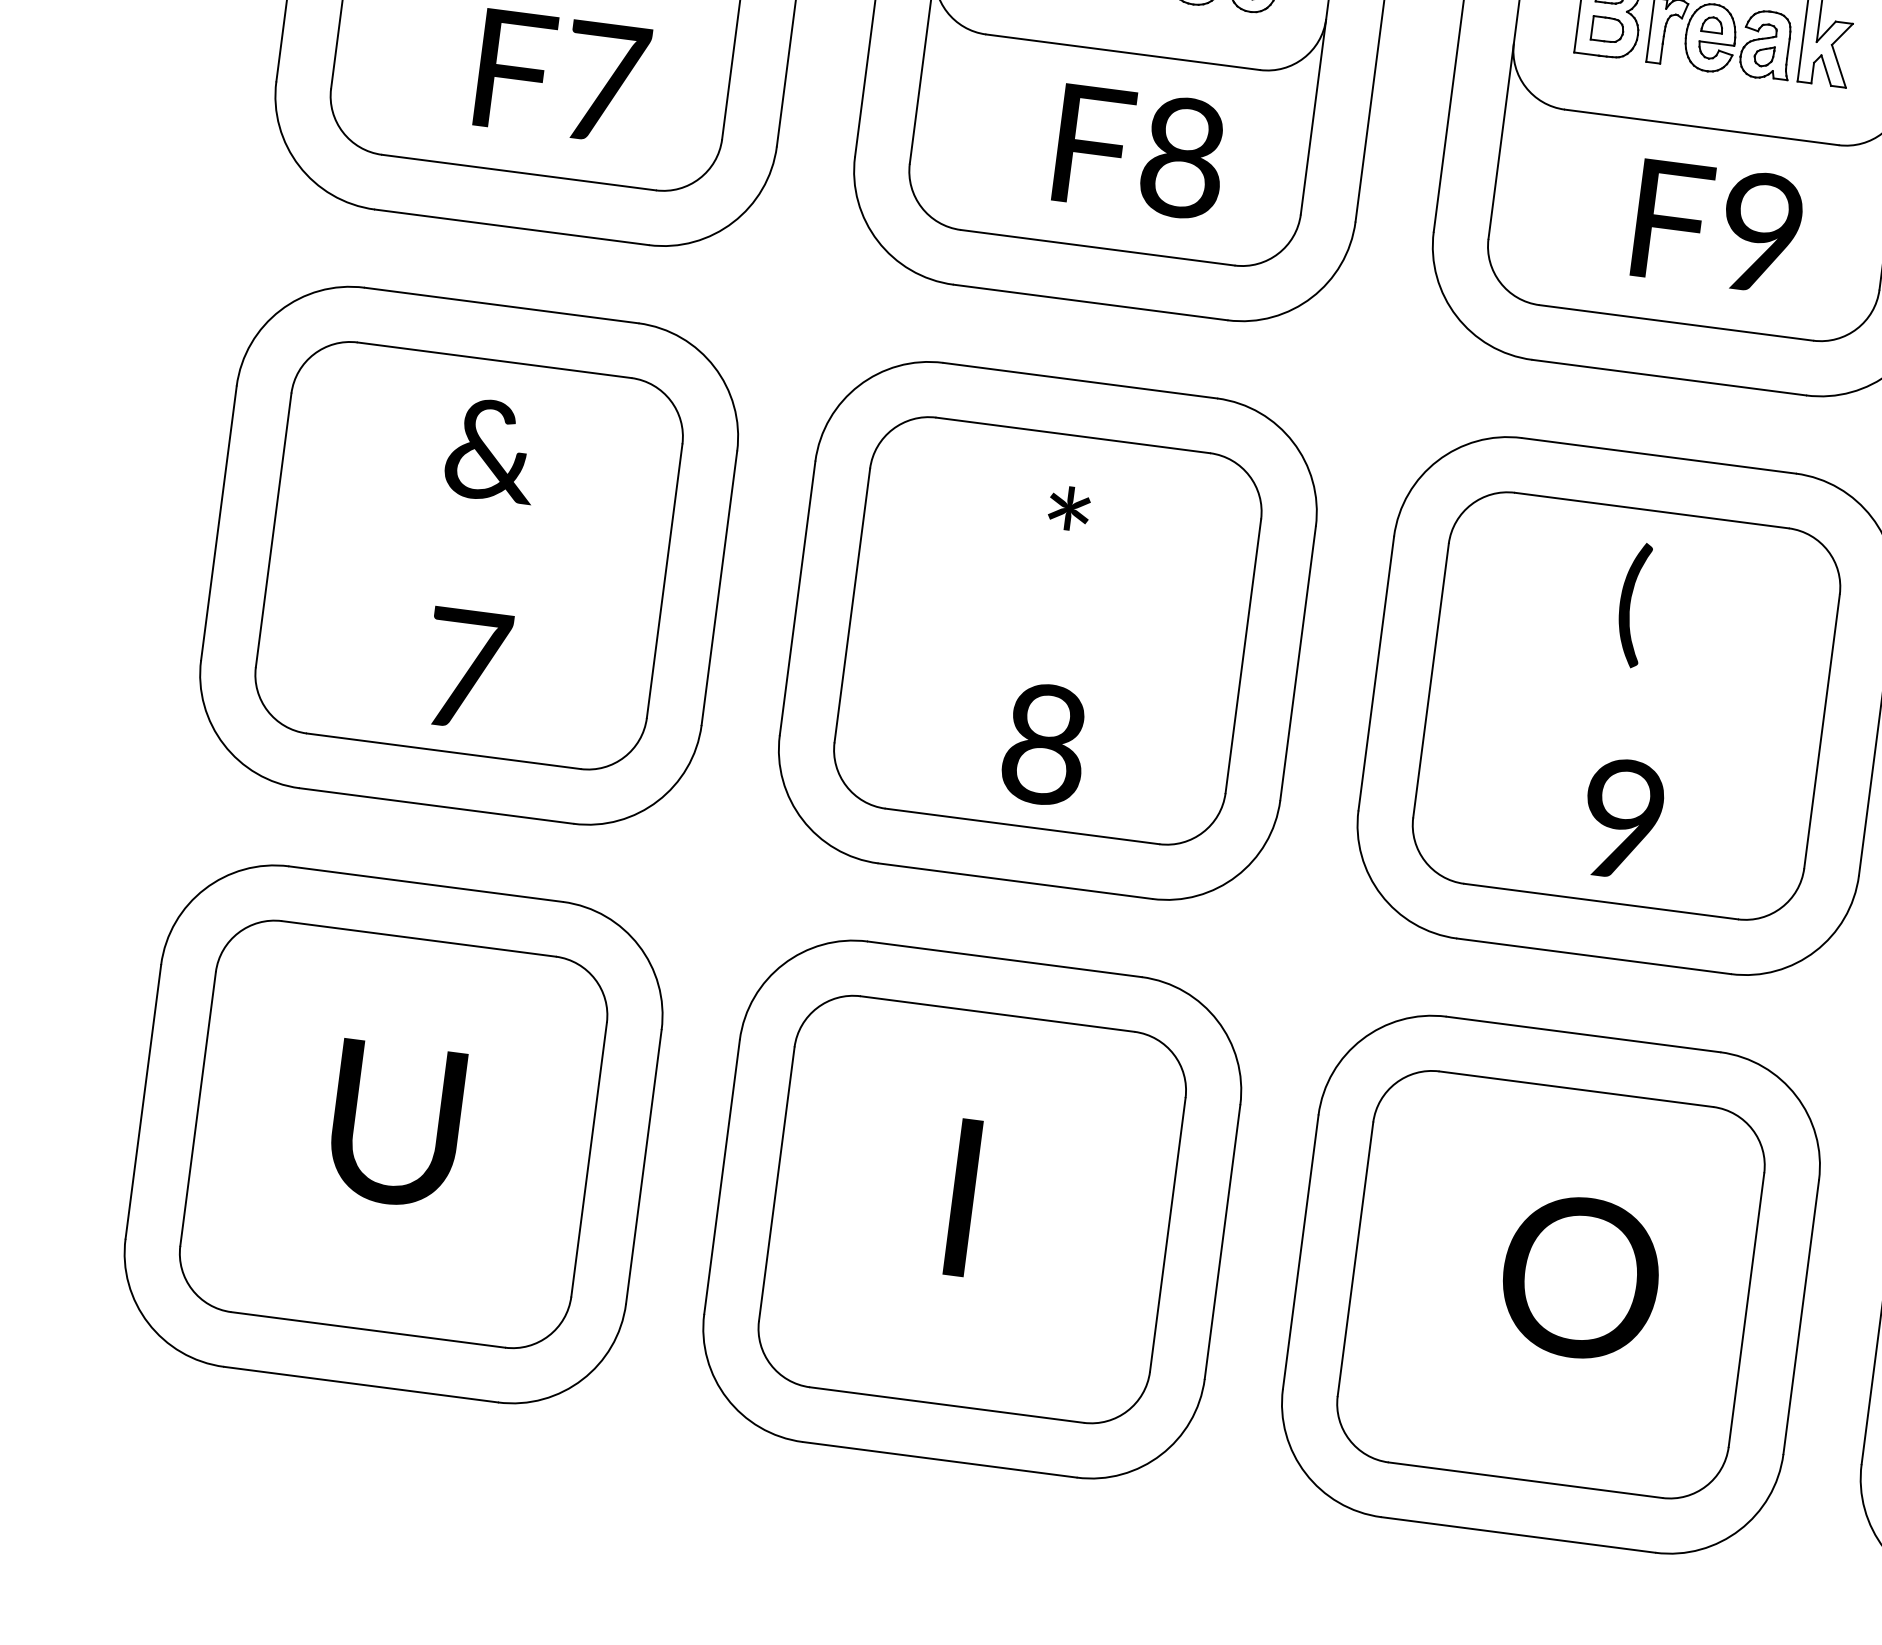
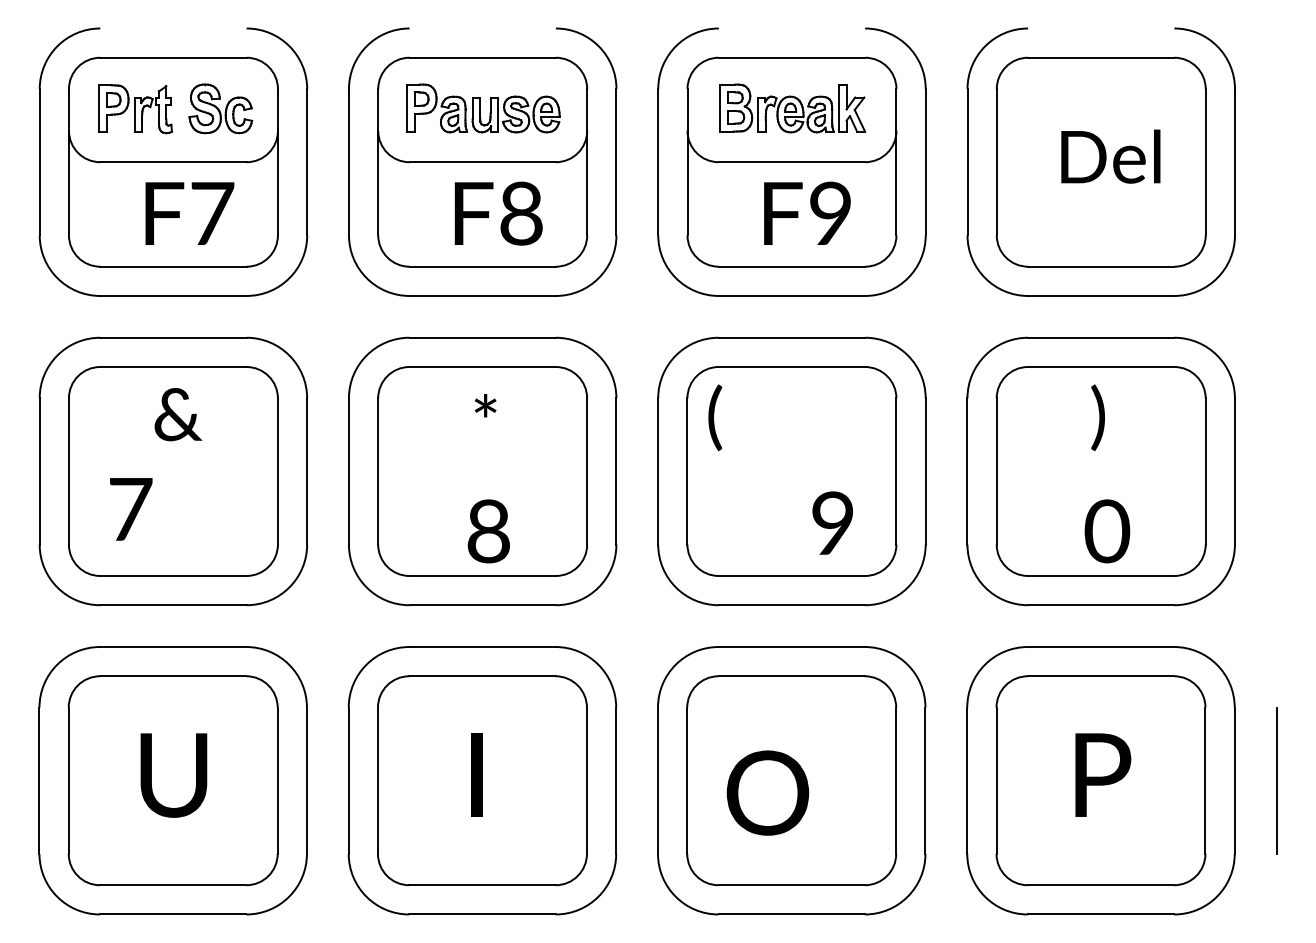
text: (1633, 604) -> (715, 417), moved
text: (467, 669) -> (131, 509), moved
text: (1622, 817) -> (832, 522), moved
text: (1580, 1276) -> (767, 792), moved

